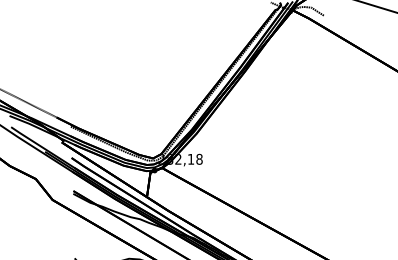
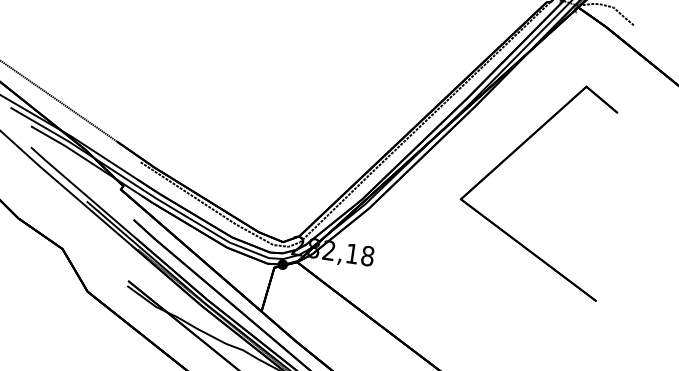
part: (269, 94) -> (513, 155), added

